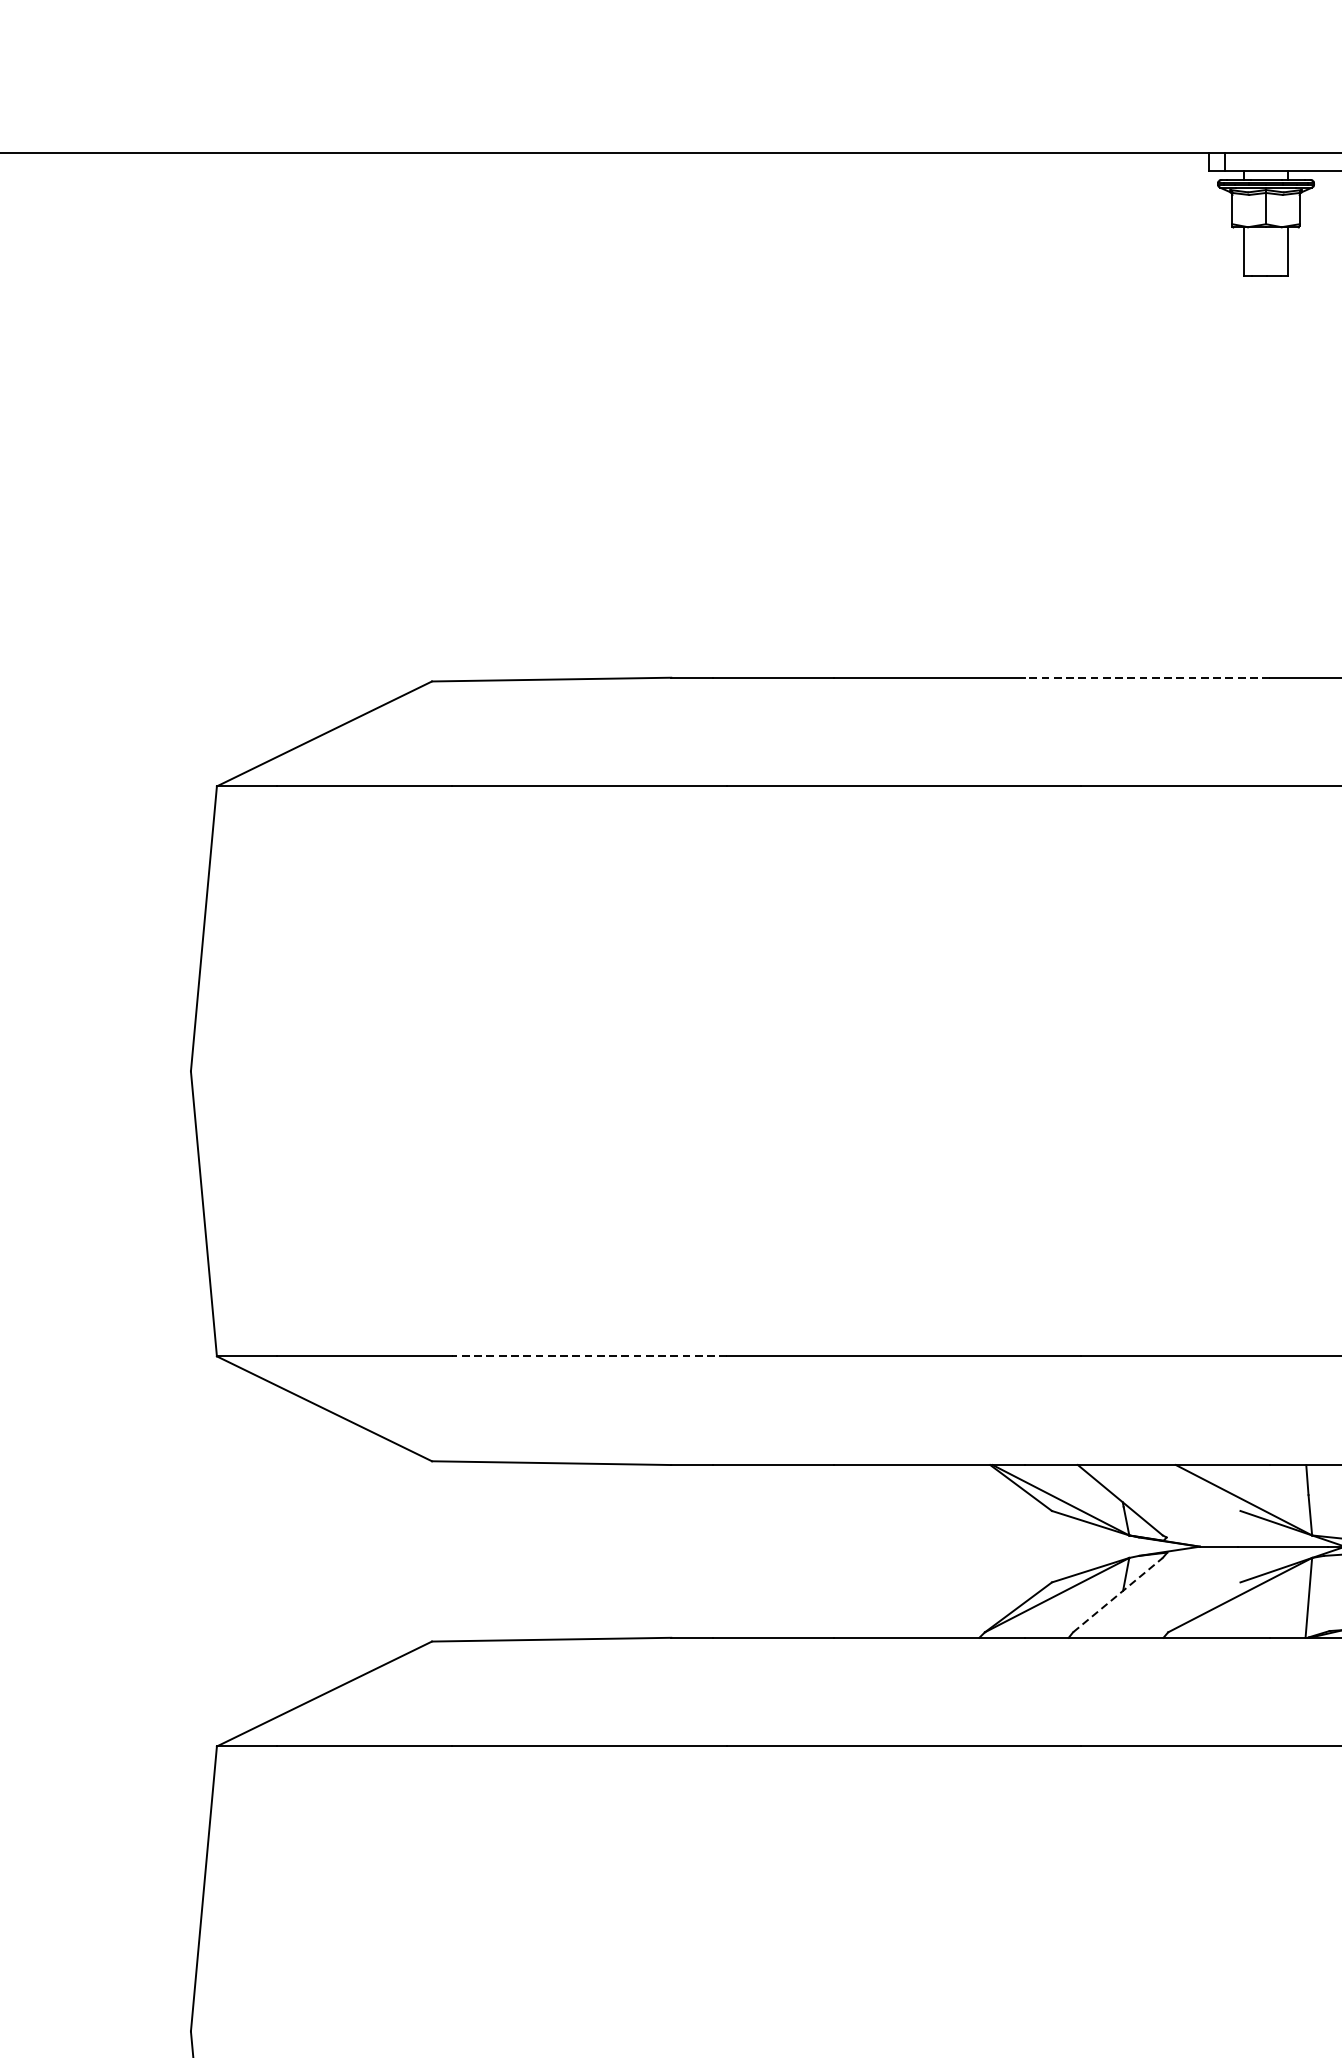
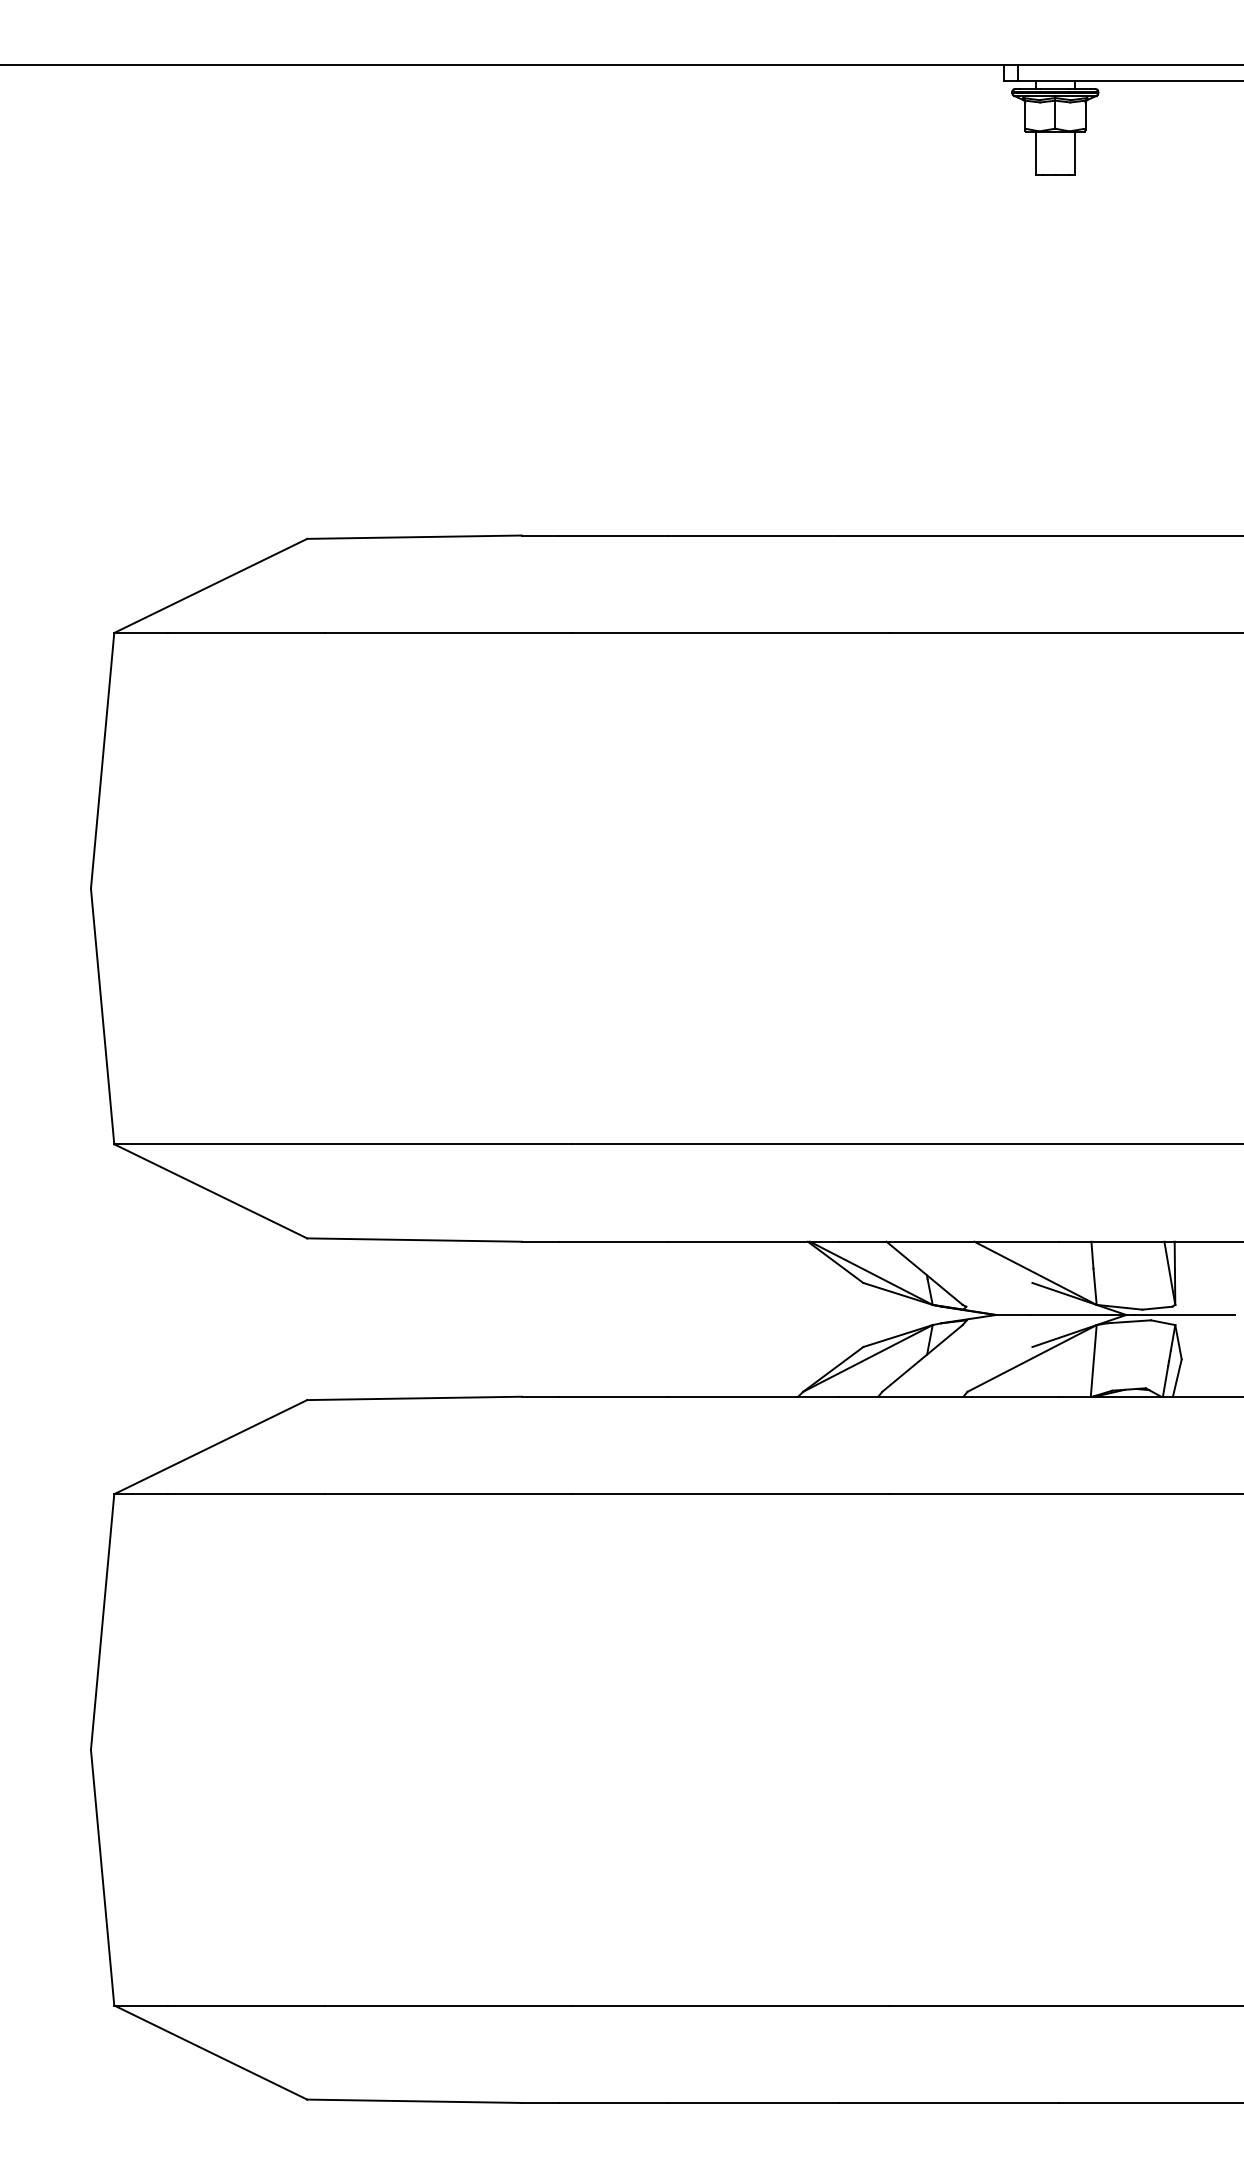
line: (1146, 677) -> (948, 535), dashed -> solid
line: (589, 1356) -> (448, 1144), dashed -> solid
line: (1117, 1595) -> (922, 1358), dashed -> solid

